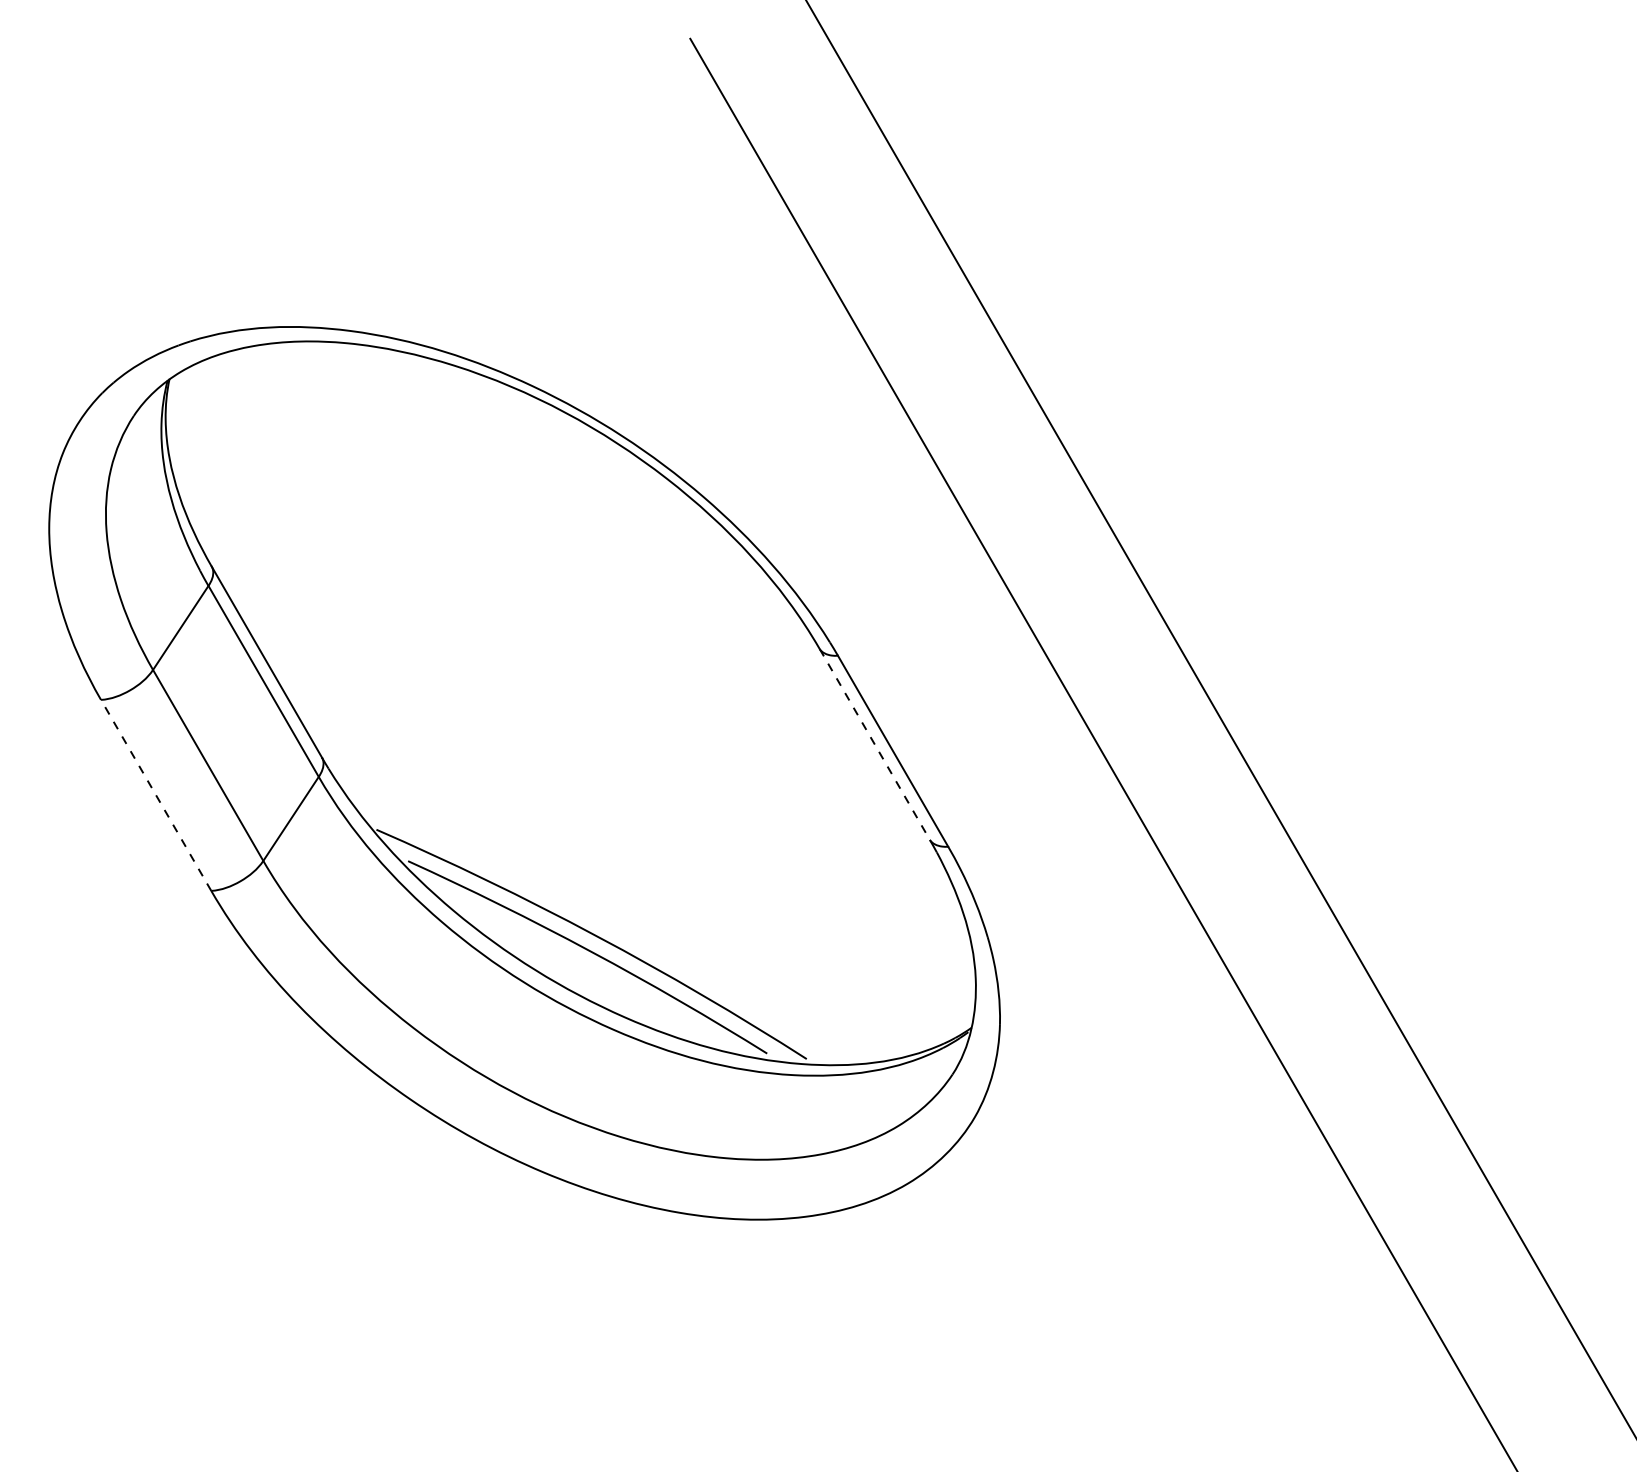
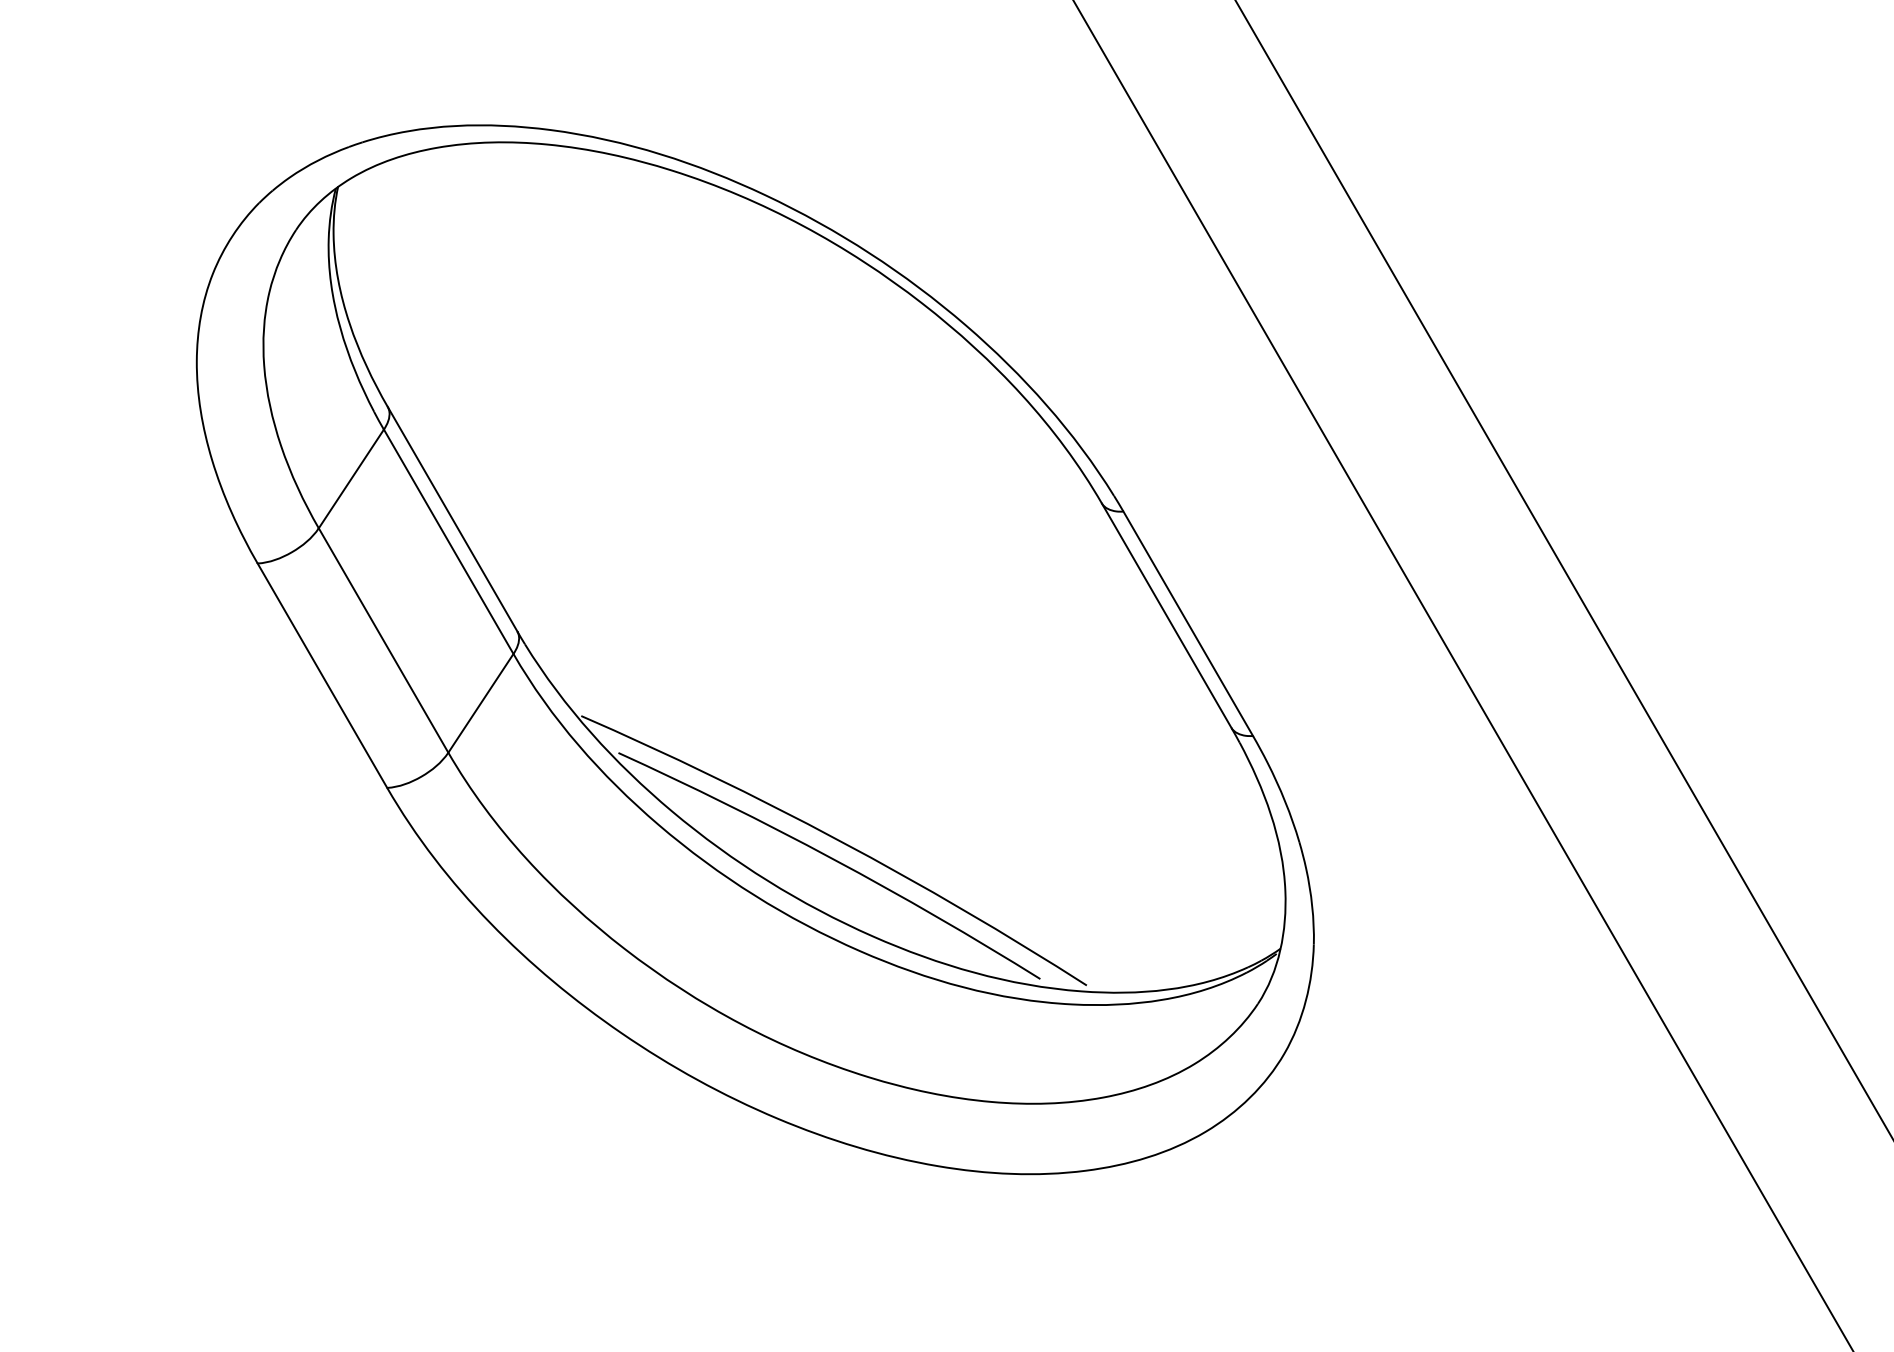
line: (875, 744) -> (1167, 615), dashed -> solid
line: (155, 794) -> (321, 674), dashed -> solid

